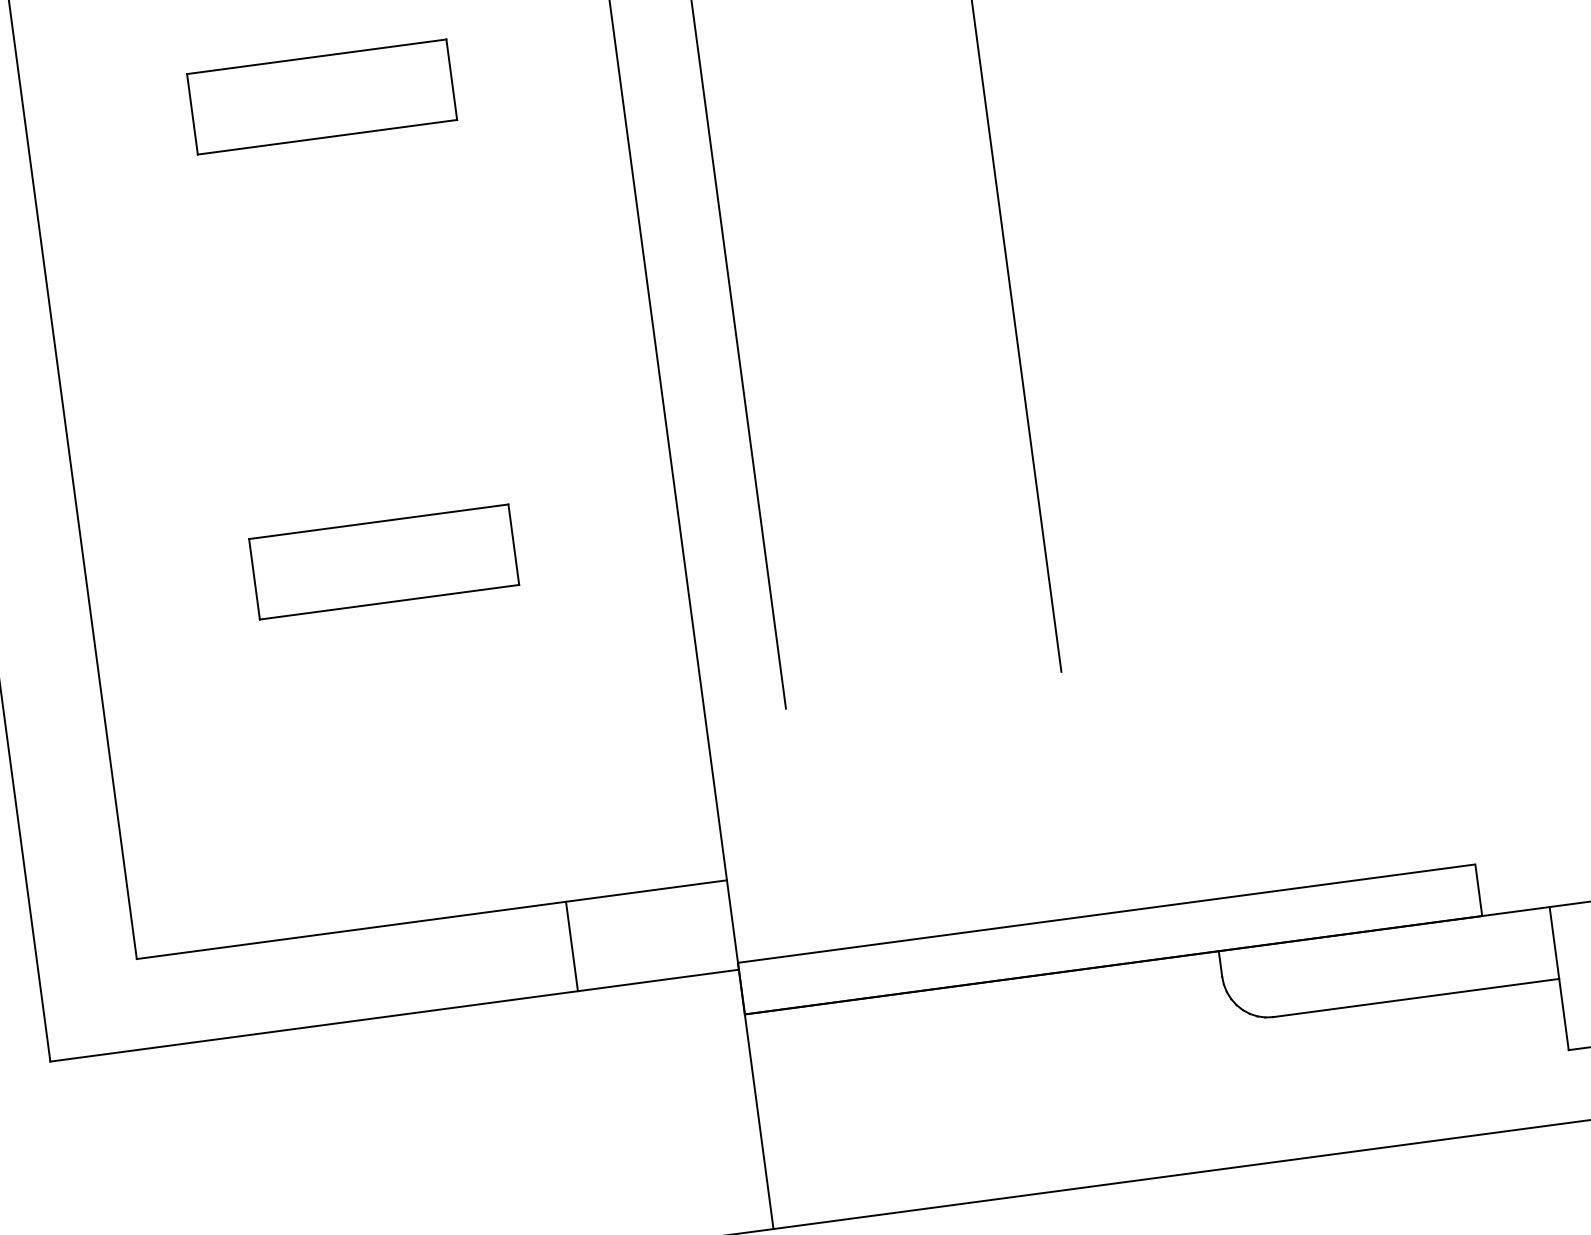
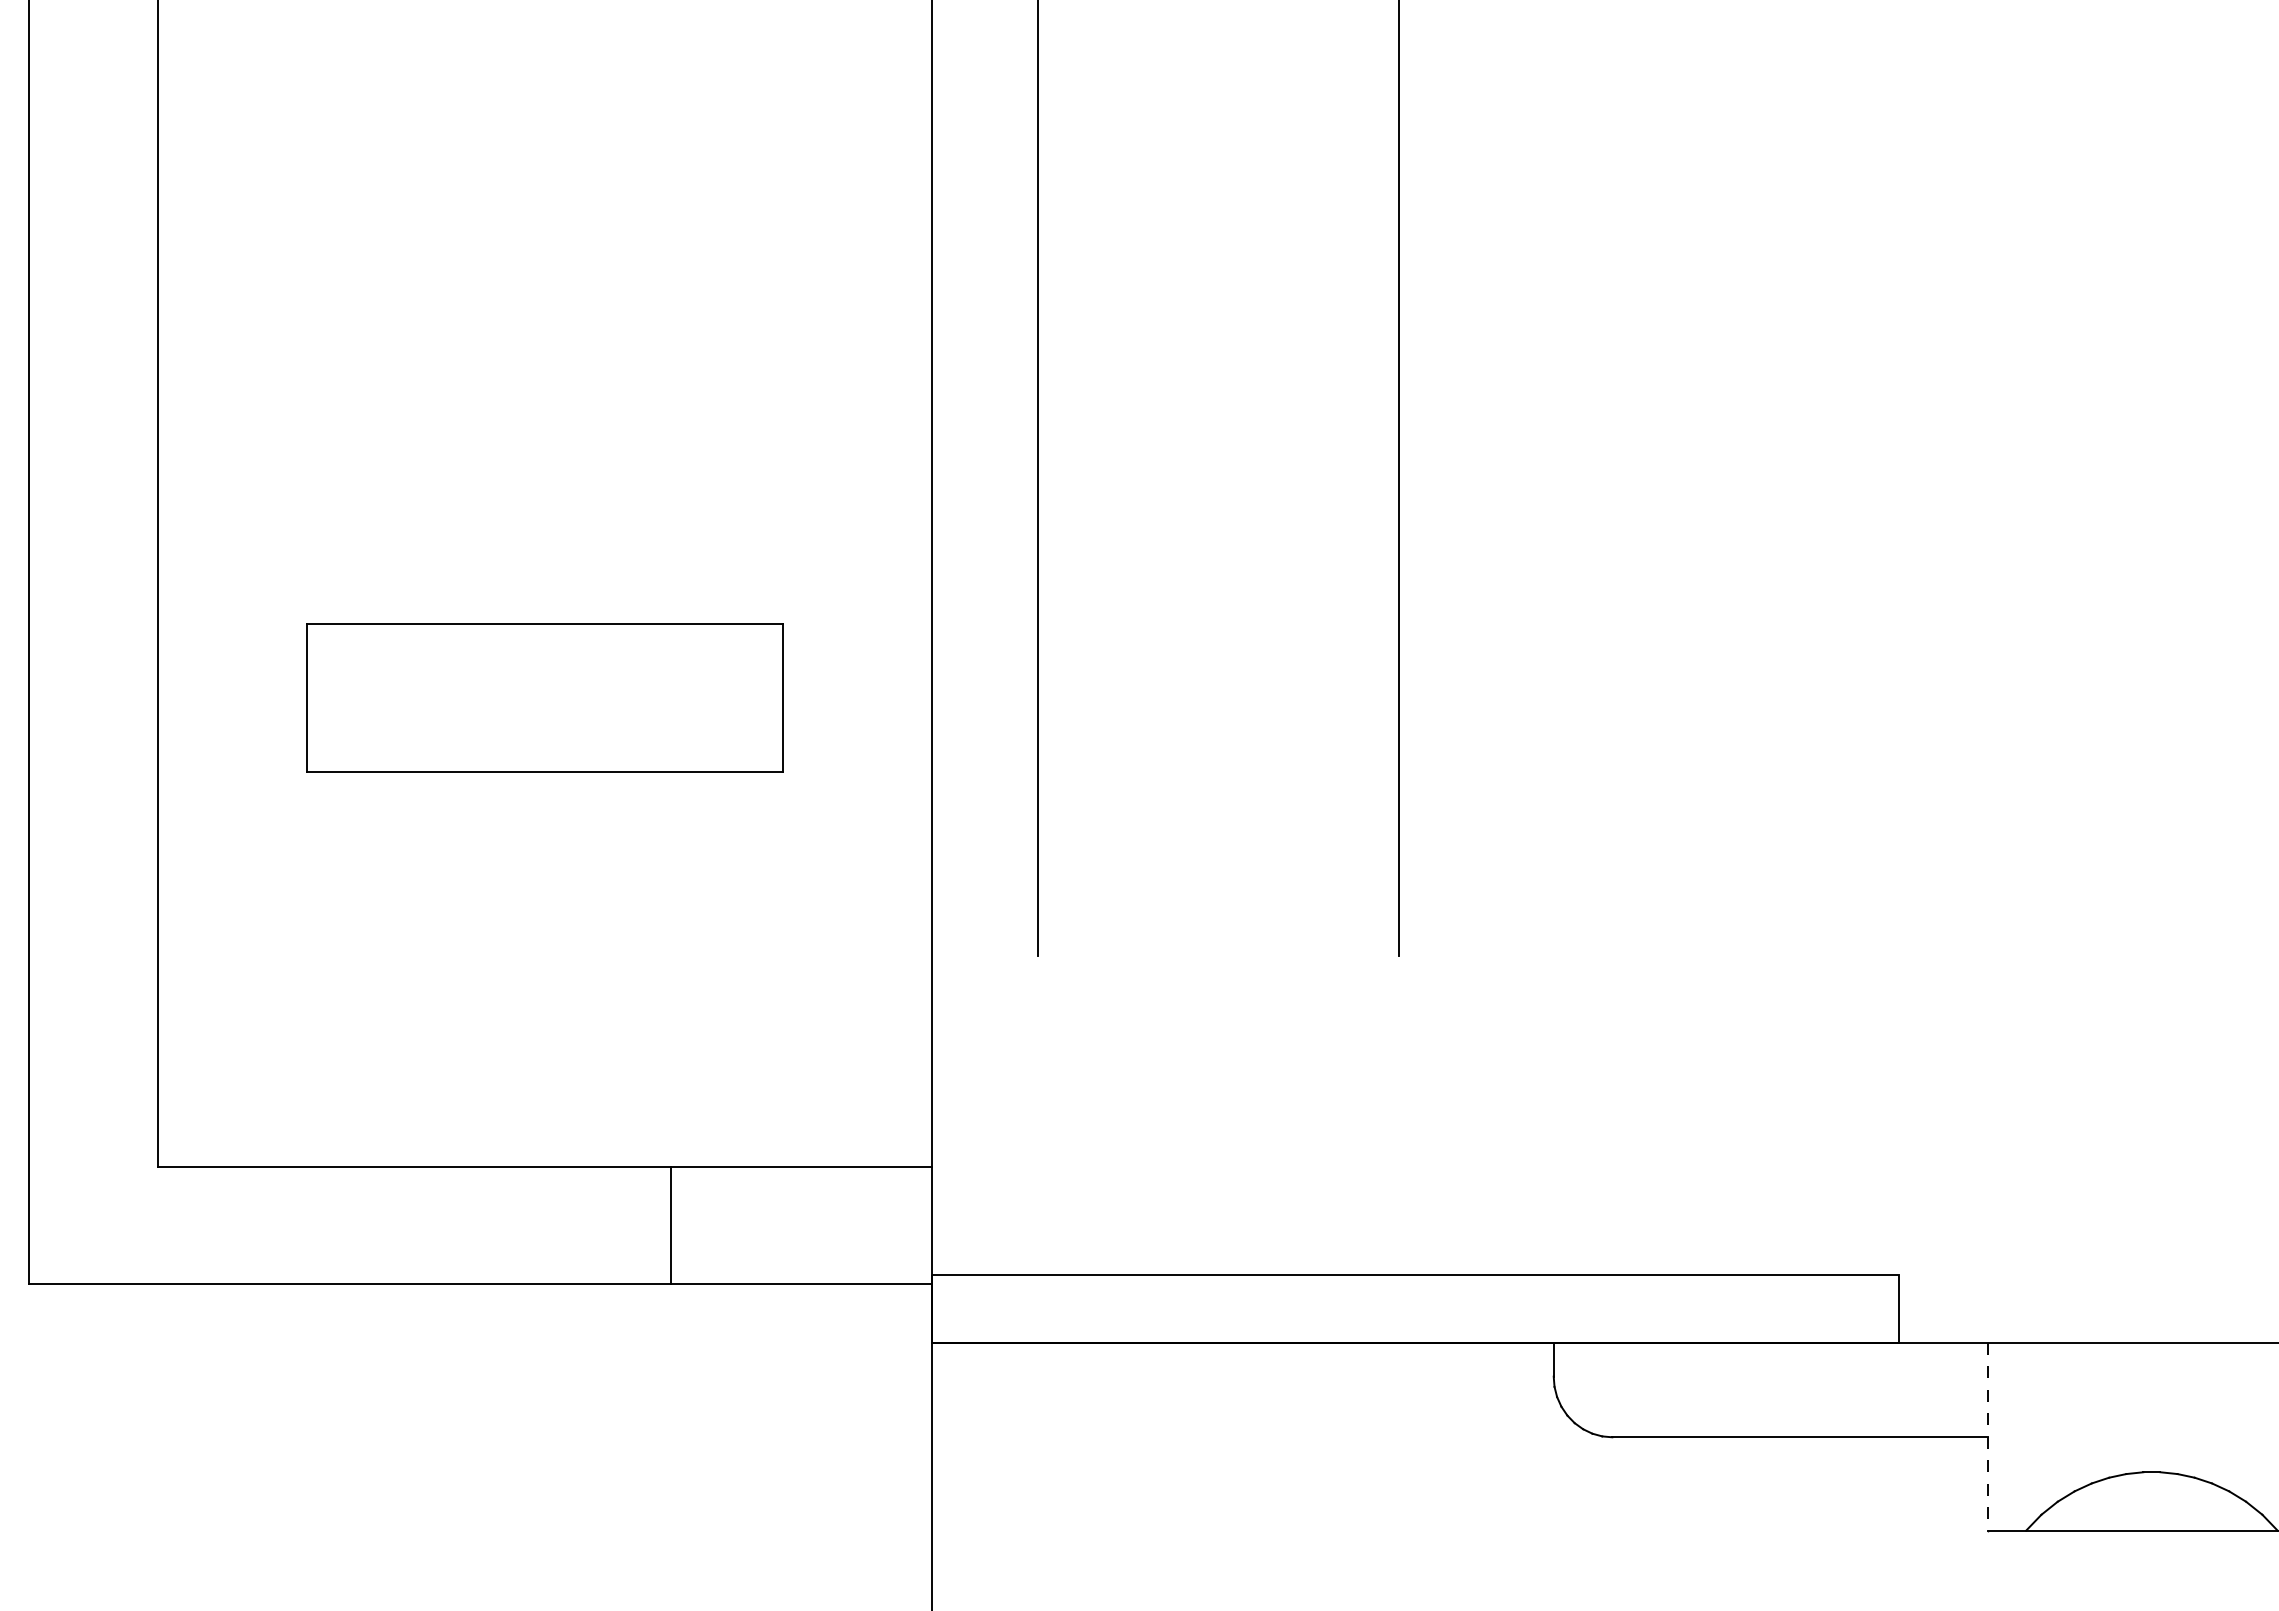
part: (321, 96) -> (544, 87), removed
part: (383, 561) -> (544, 697), size x1.4
line: (571, 946) -> (670, 1225), moved
line: (1558, 978) -> (1987, 1436), solid -> dashed

